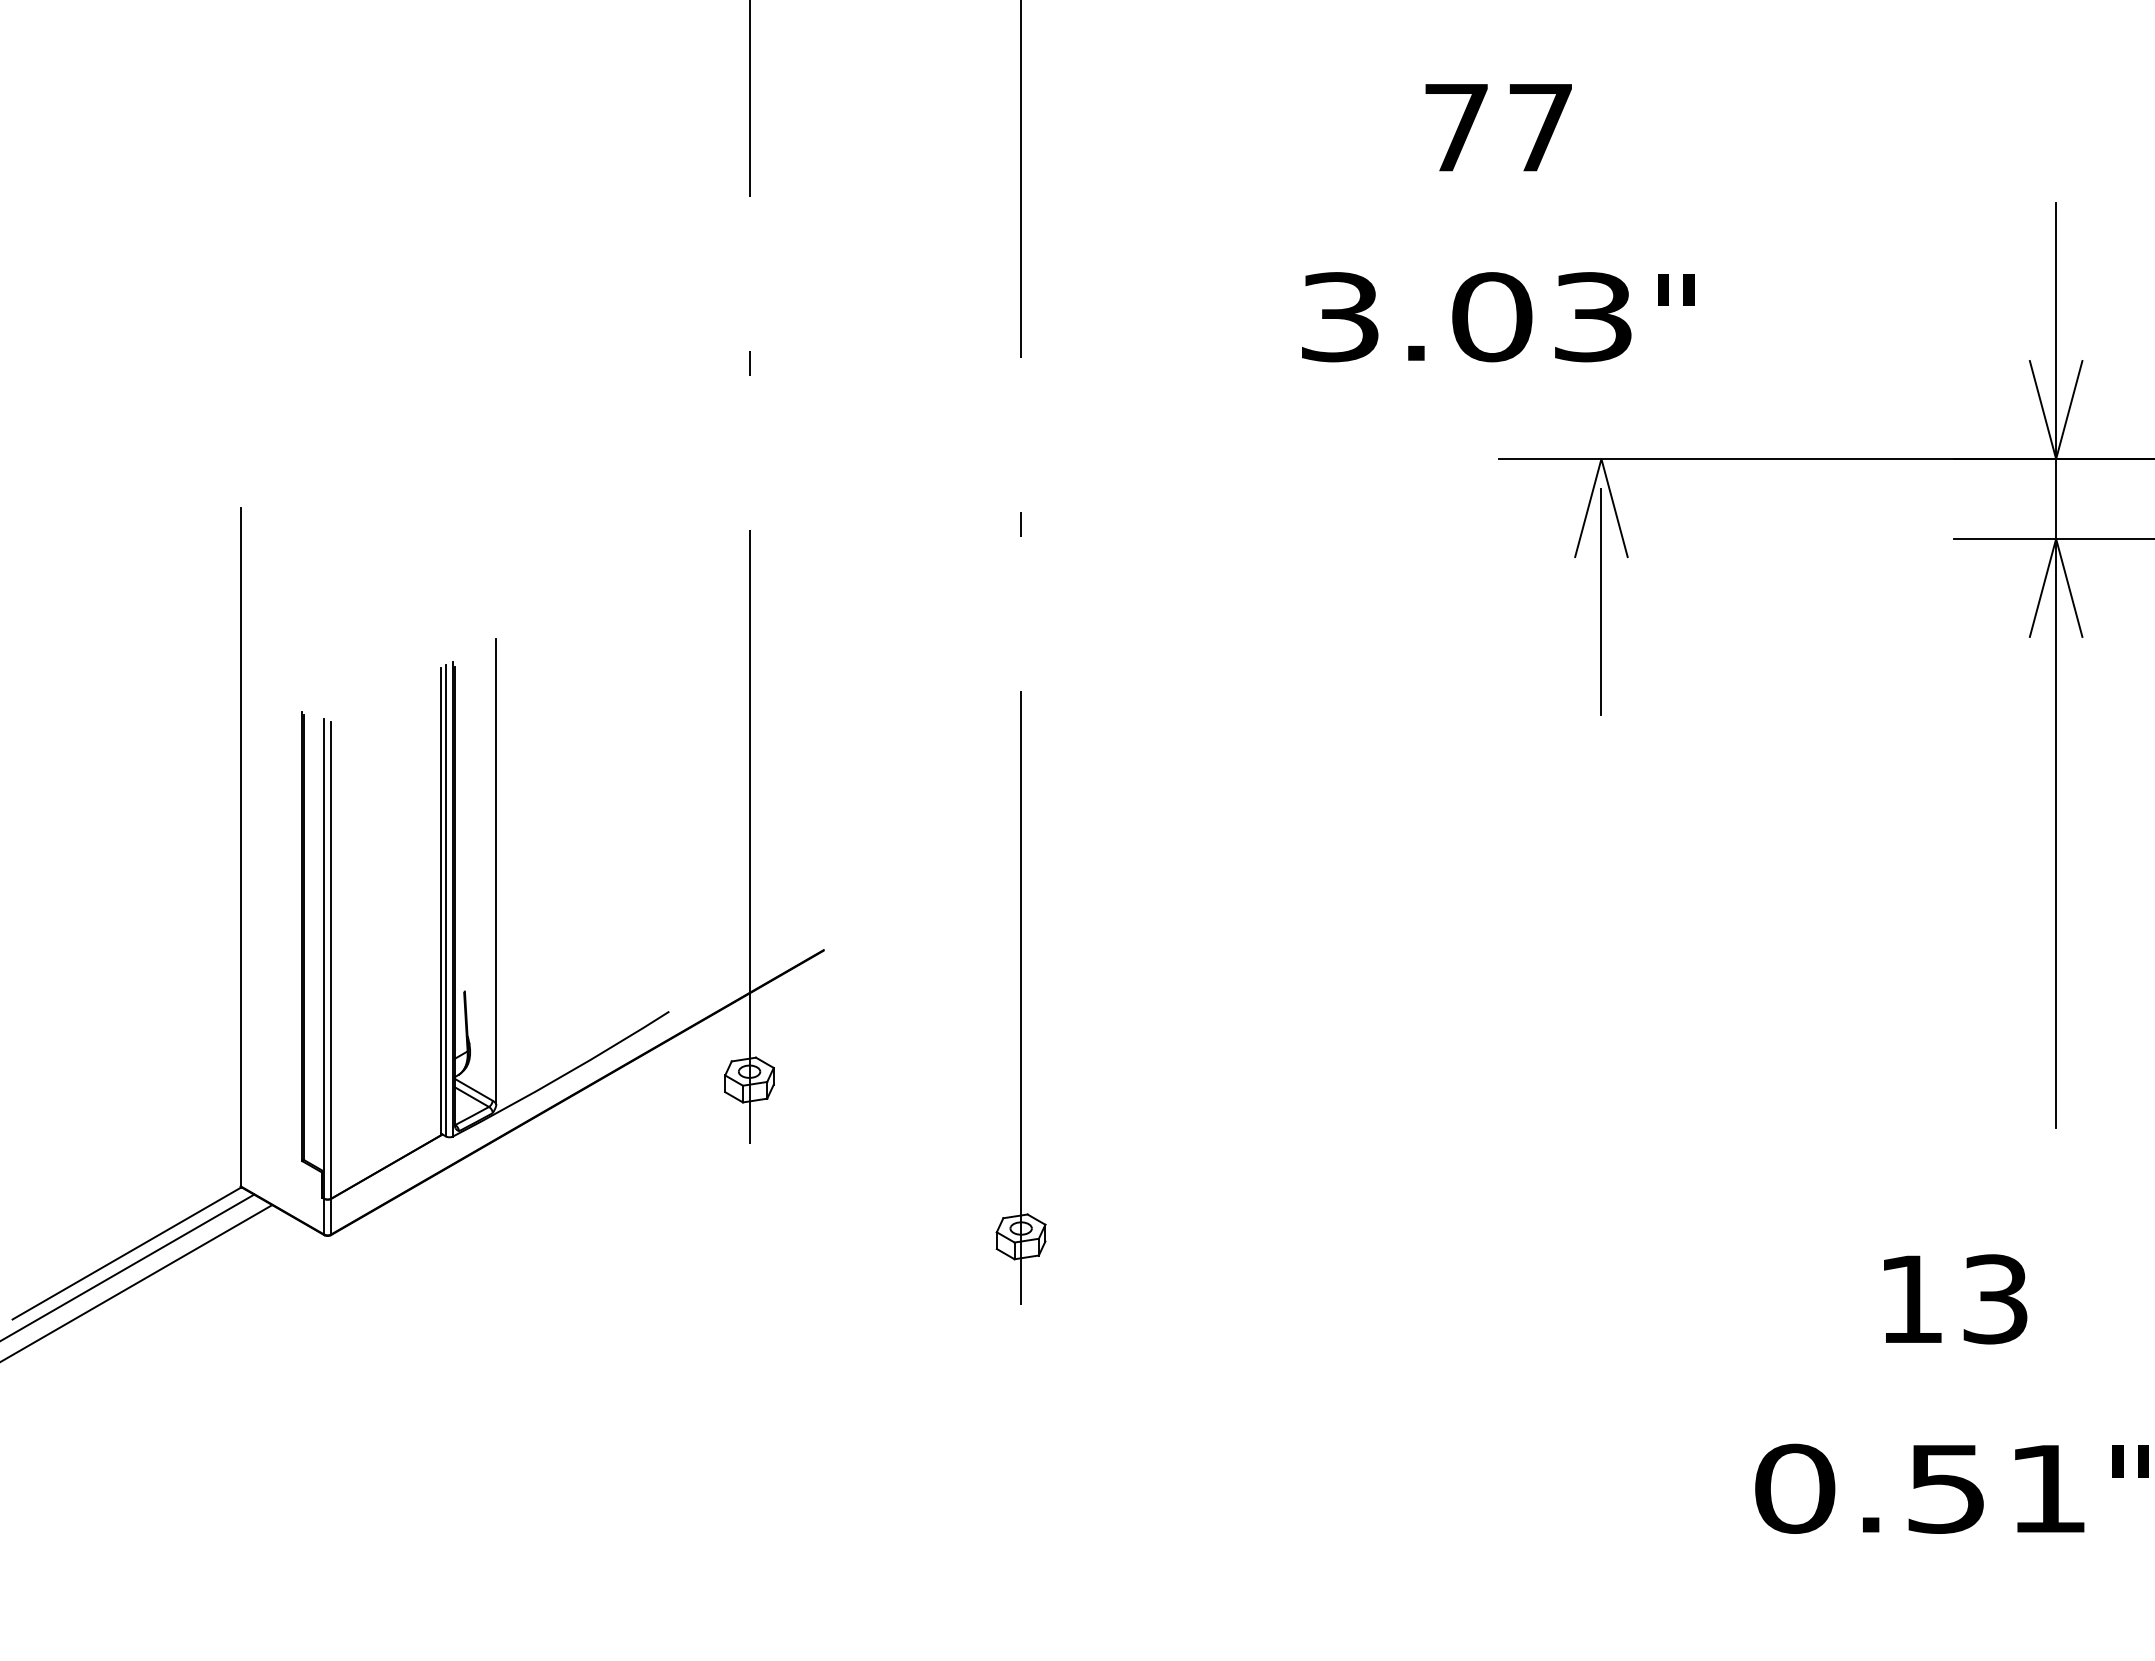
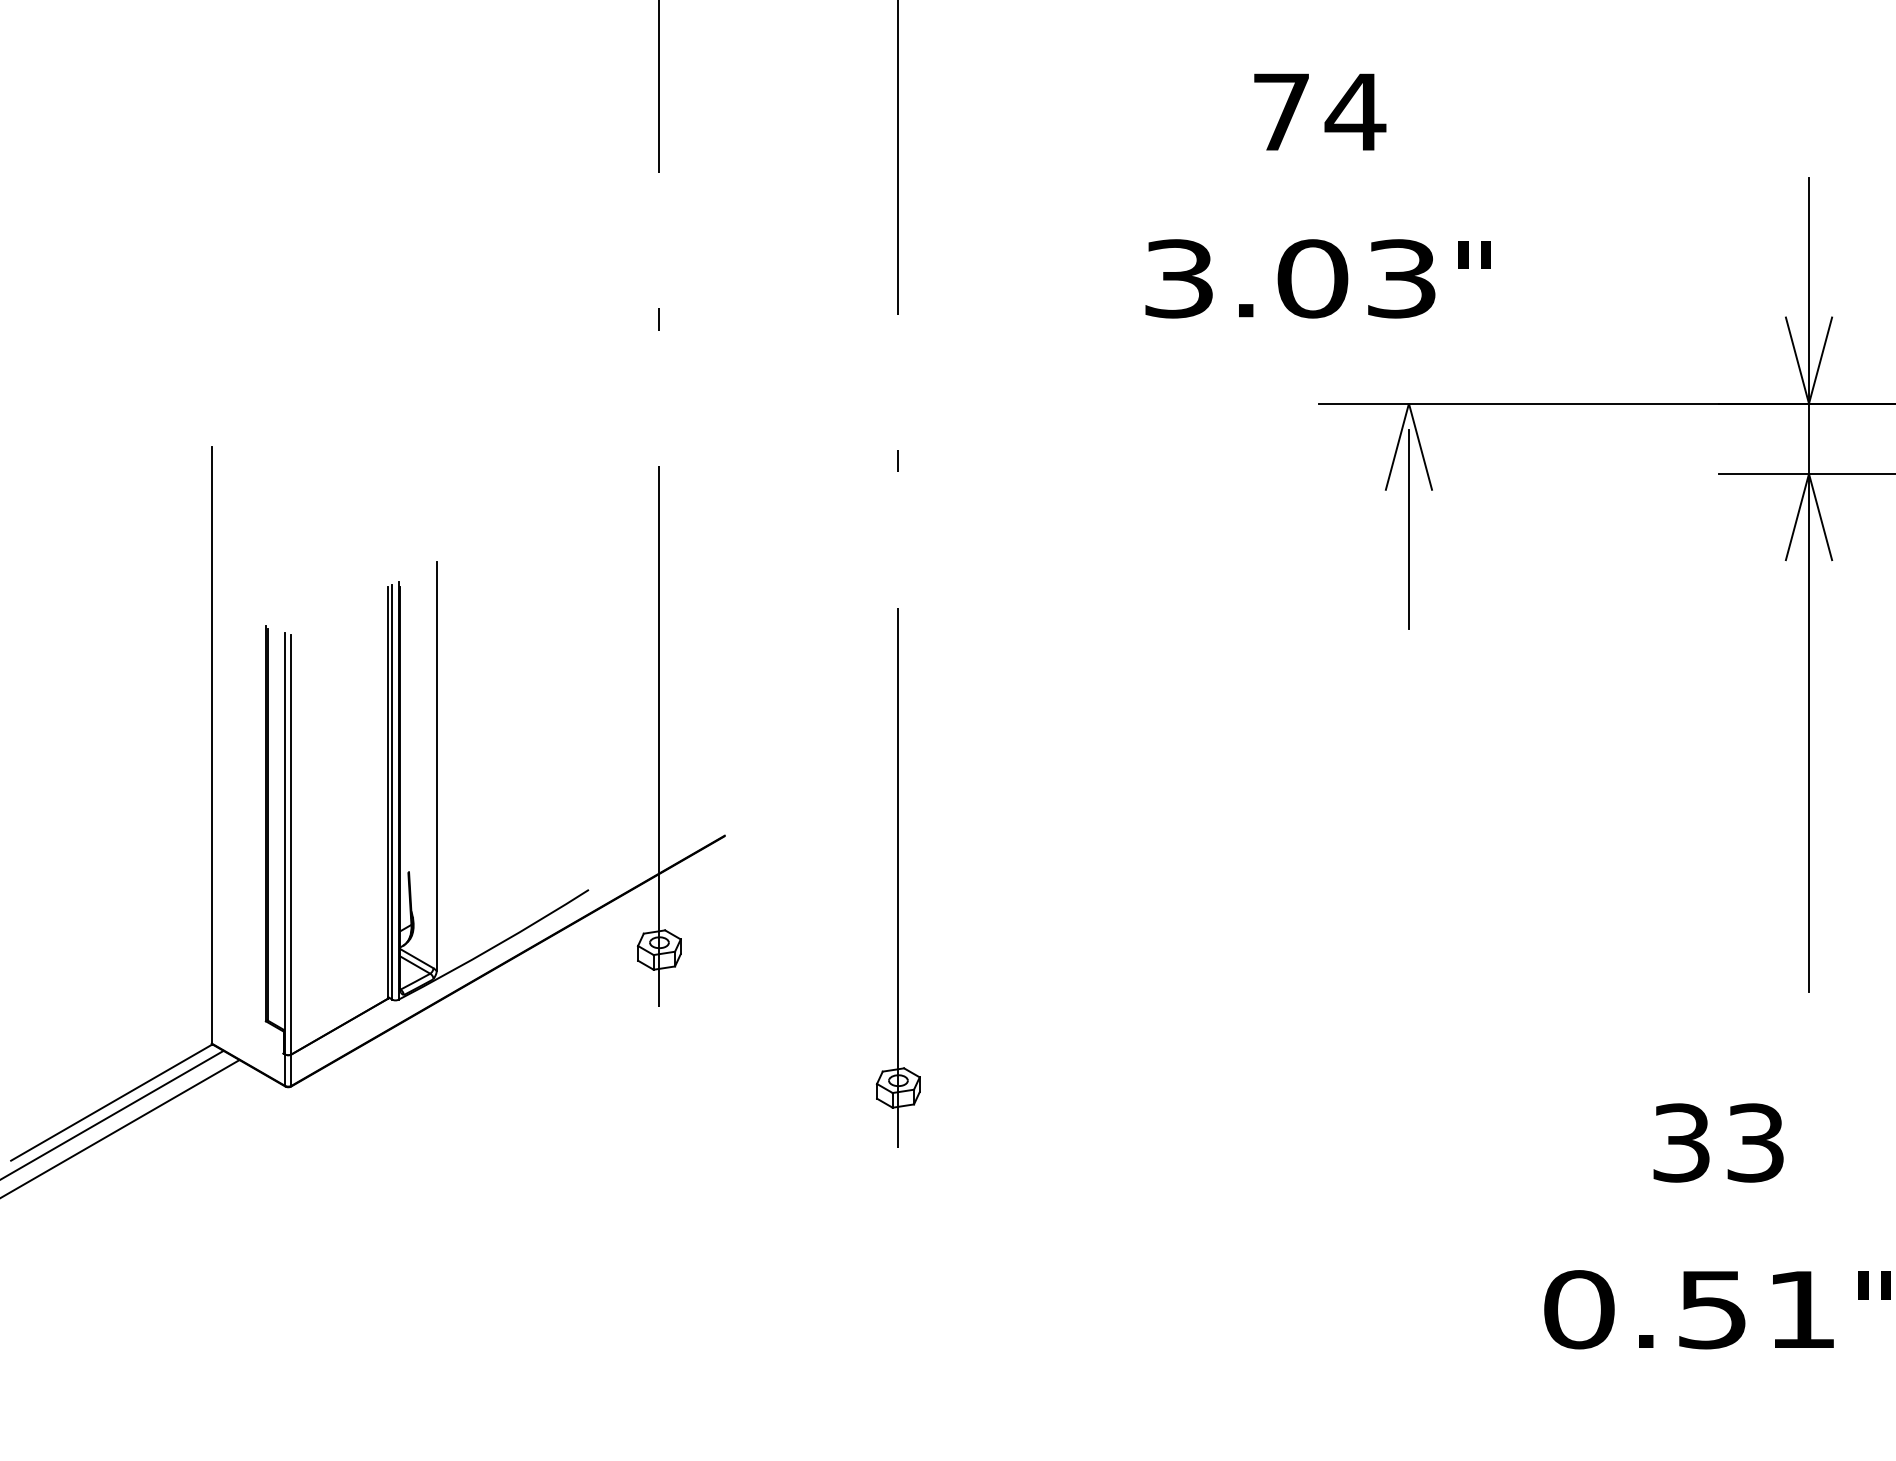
text: (1540, 127) -> (1355, 112), 77 -> 74
text: (1911, 1299) -> (1681, 1143), 13 -> 33

